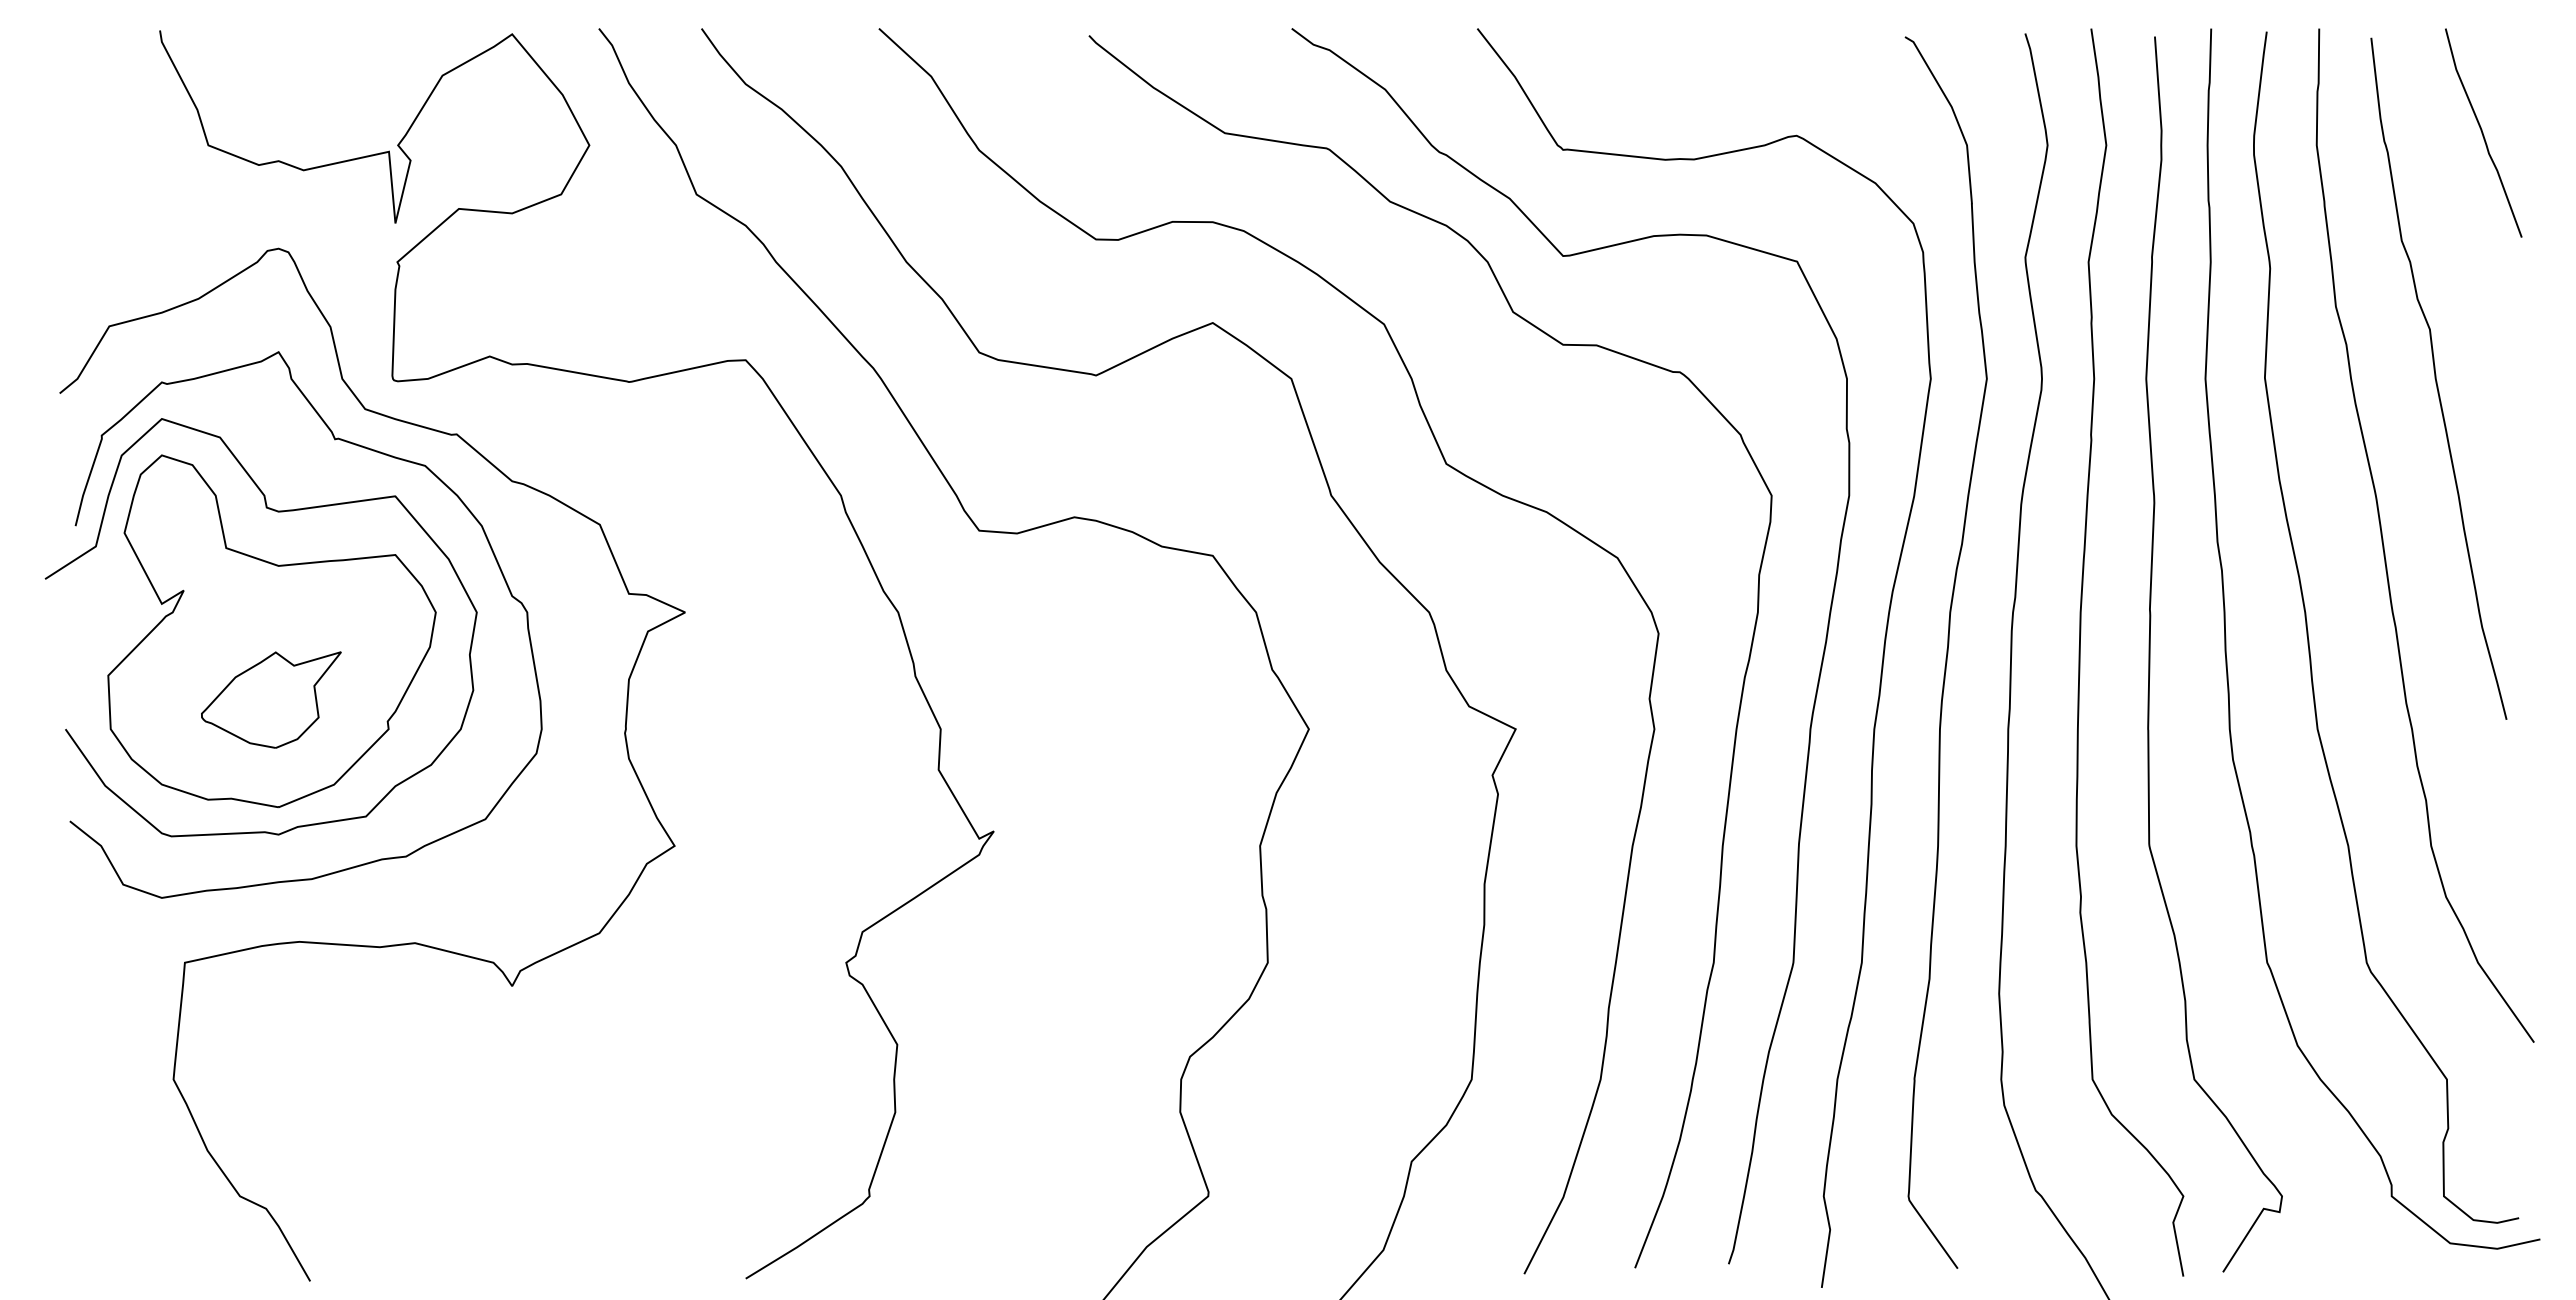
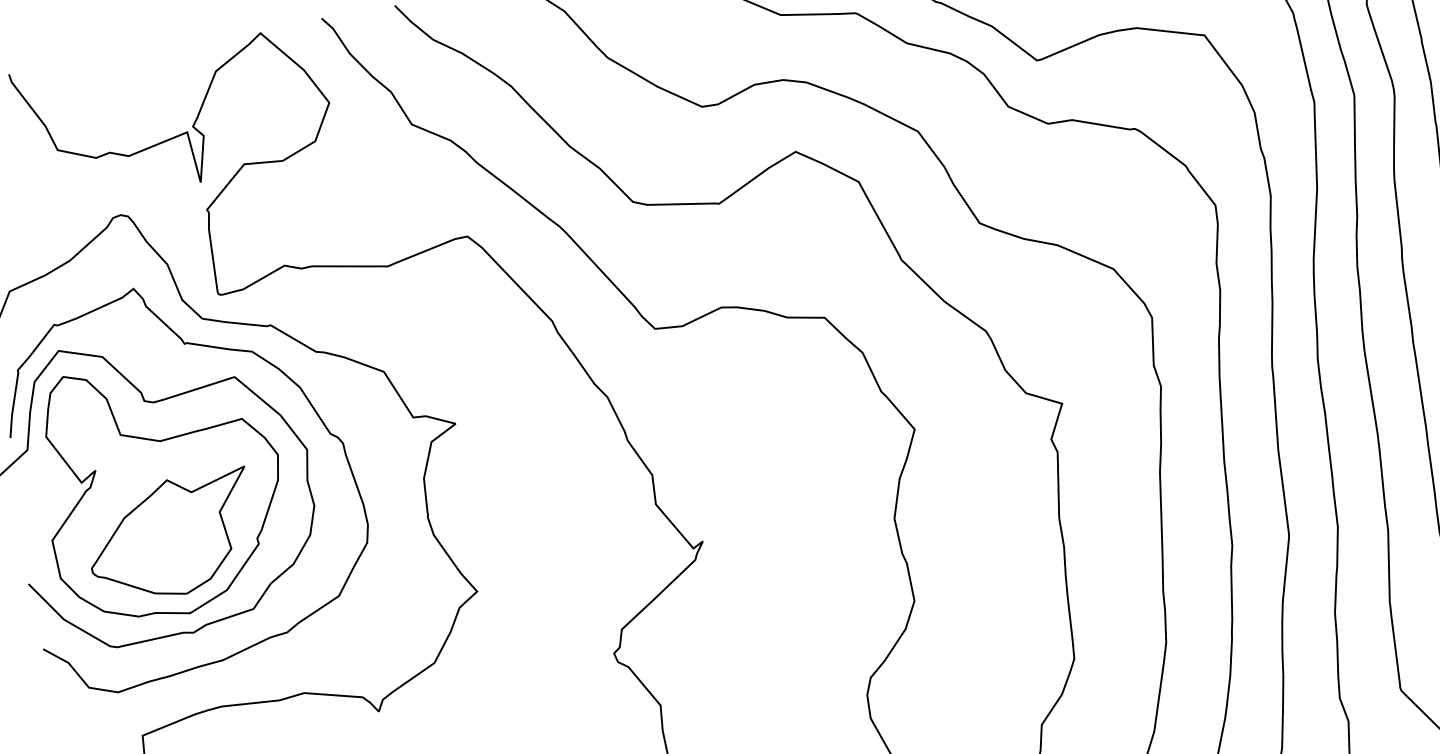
part: (271, 699) -> (171, 537), size x1.67

